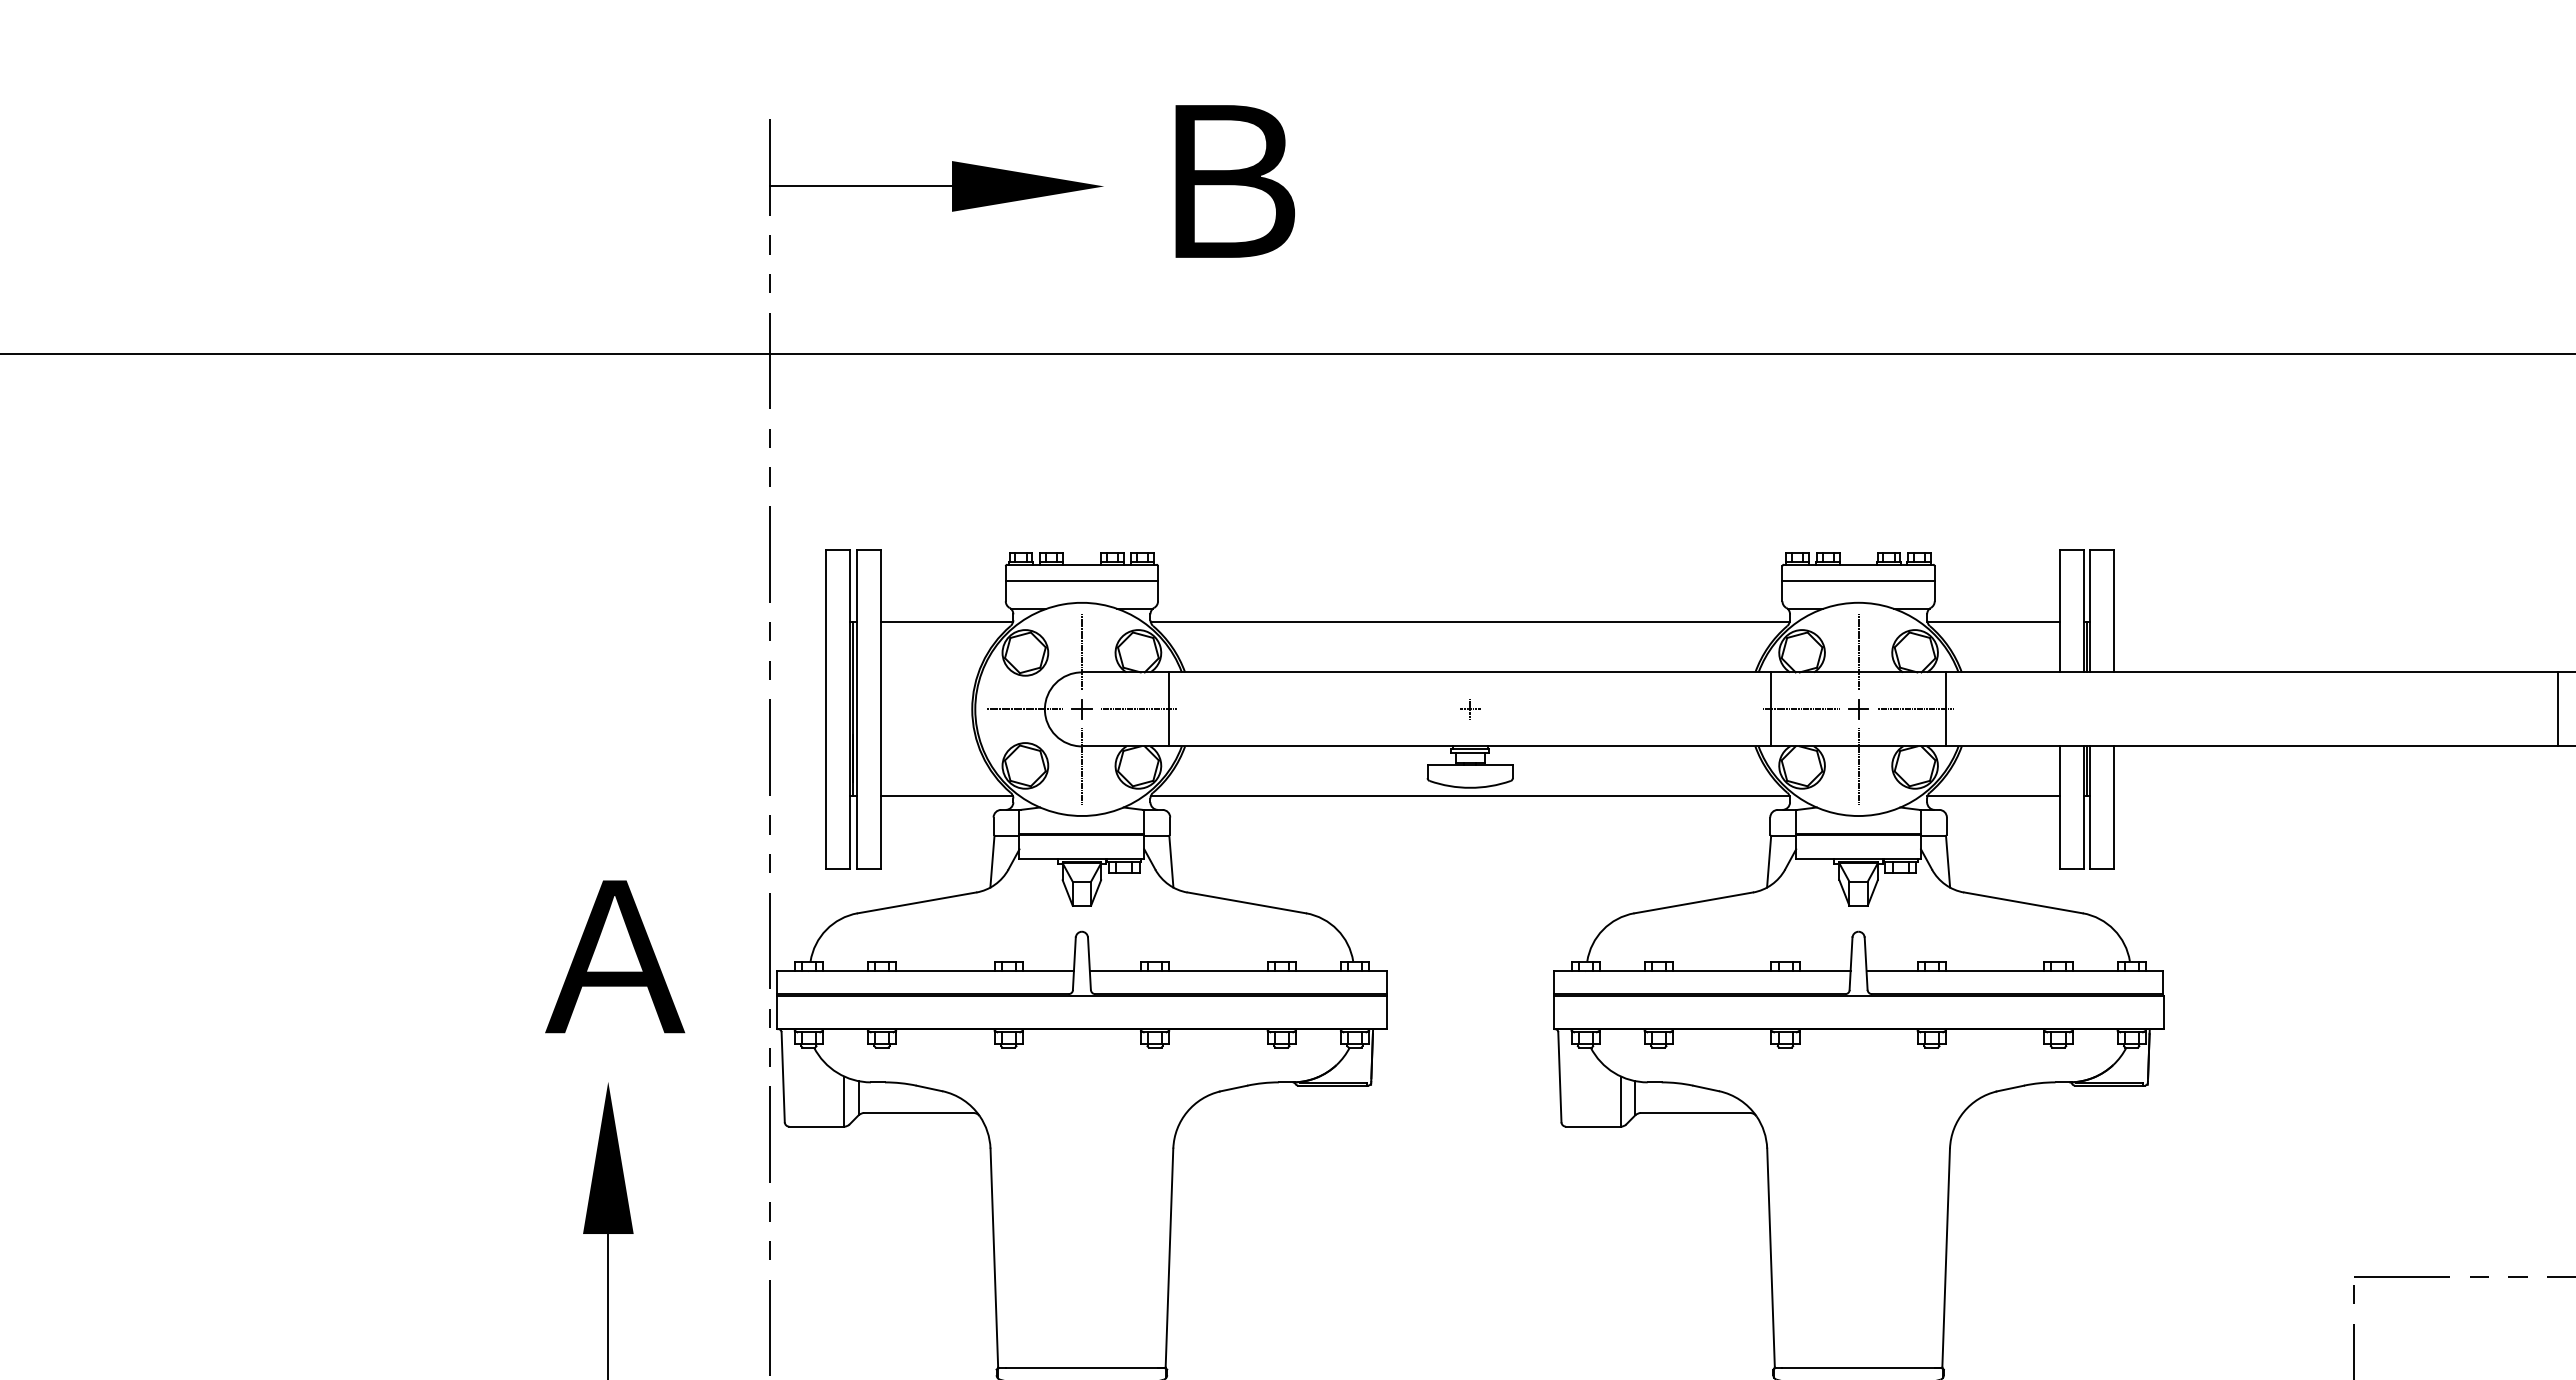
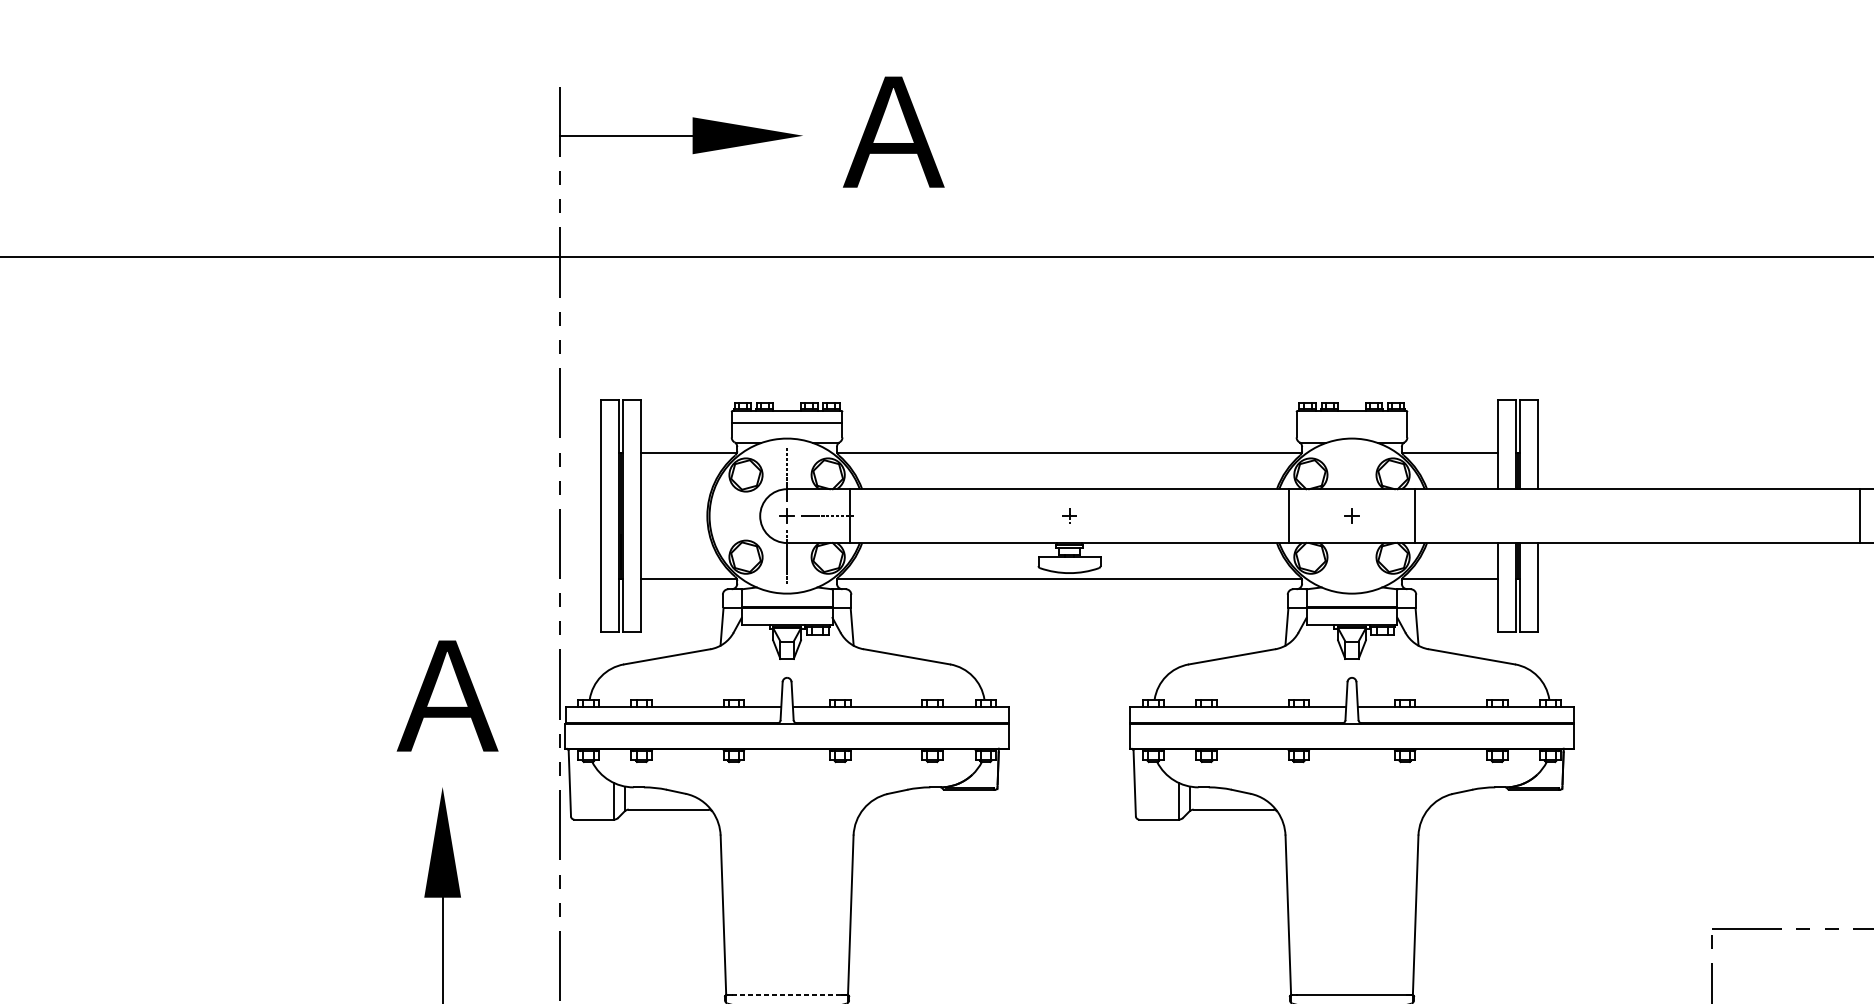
text: (1228, 181) -> (893, 132), Ｂ -> Ａ
line: (1858, 581) -> (1351, 423), removed
line: (1858, 652) -> (1351, 474), removed
line: (1024, 709) -> (745, 516), removed
line: (1801, 709) -> (1310, 516), removed
line: (1915, 709) -> (1393, 516), removed
line: (1858, 766) -> (1351, 557), removed
line: (1082, 1368) -> (787, 995), solid -> dashed

